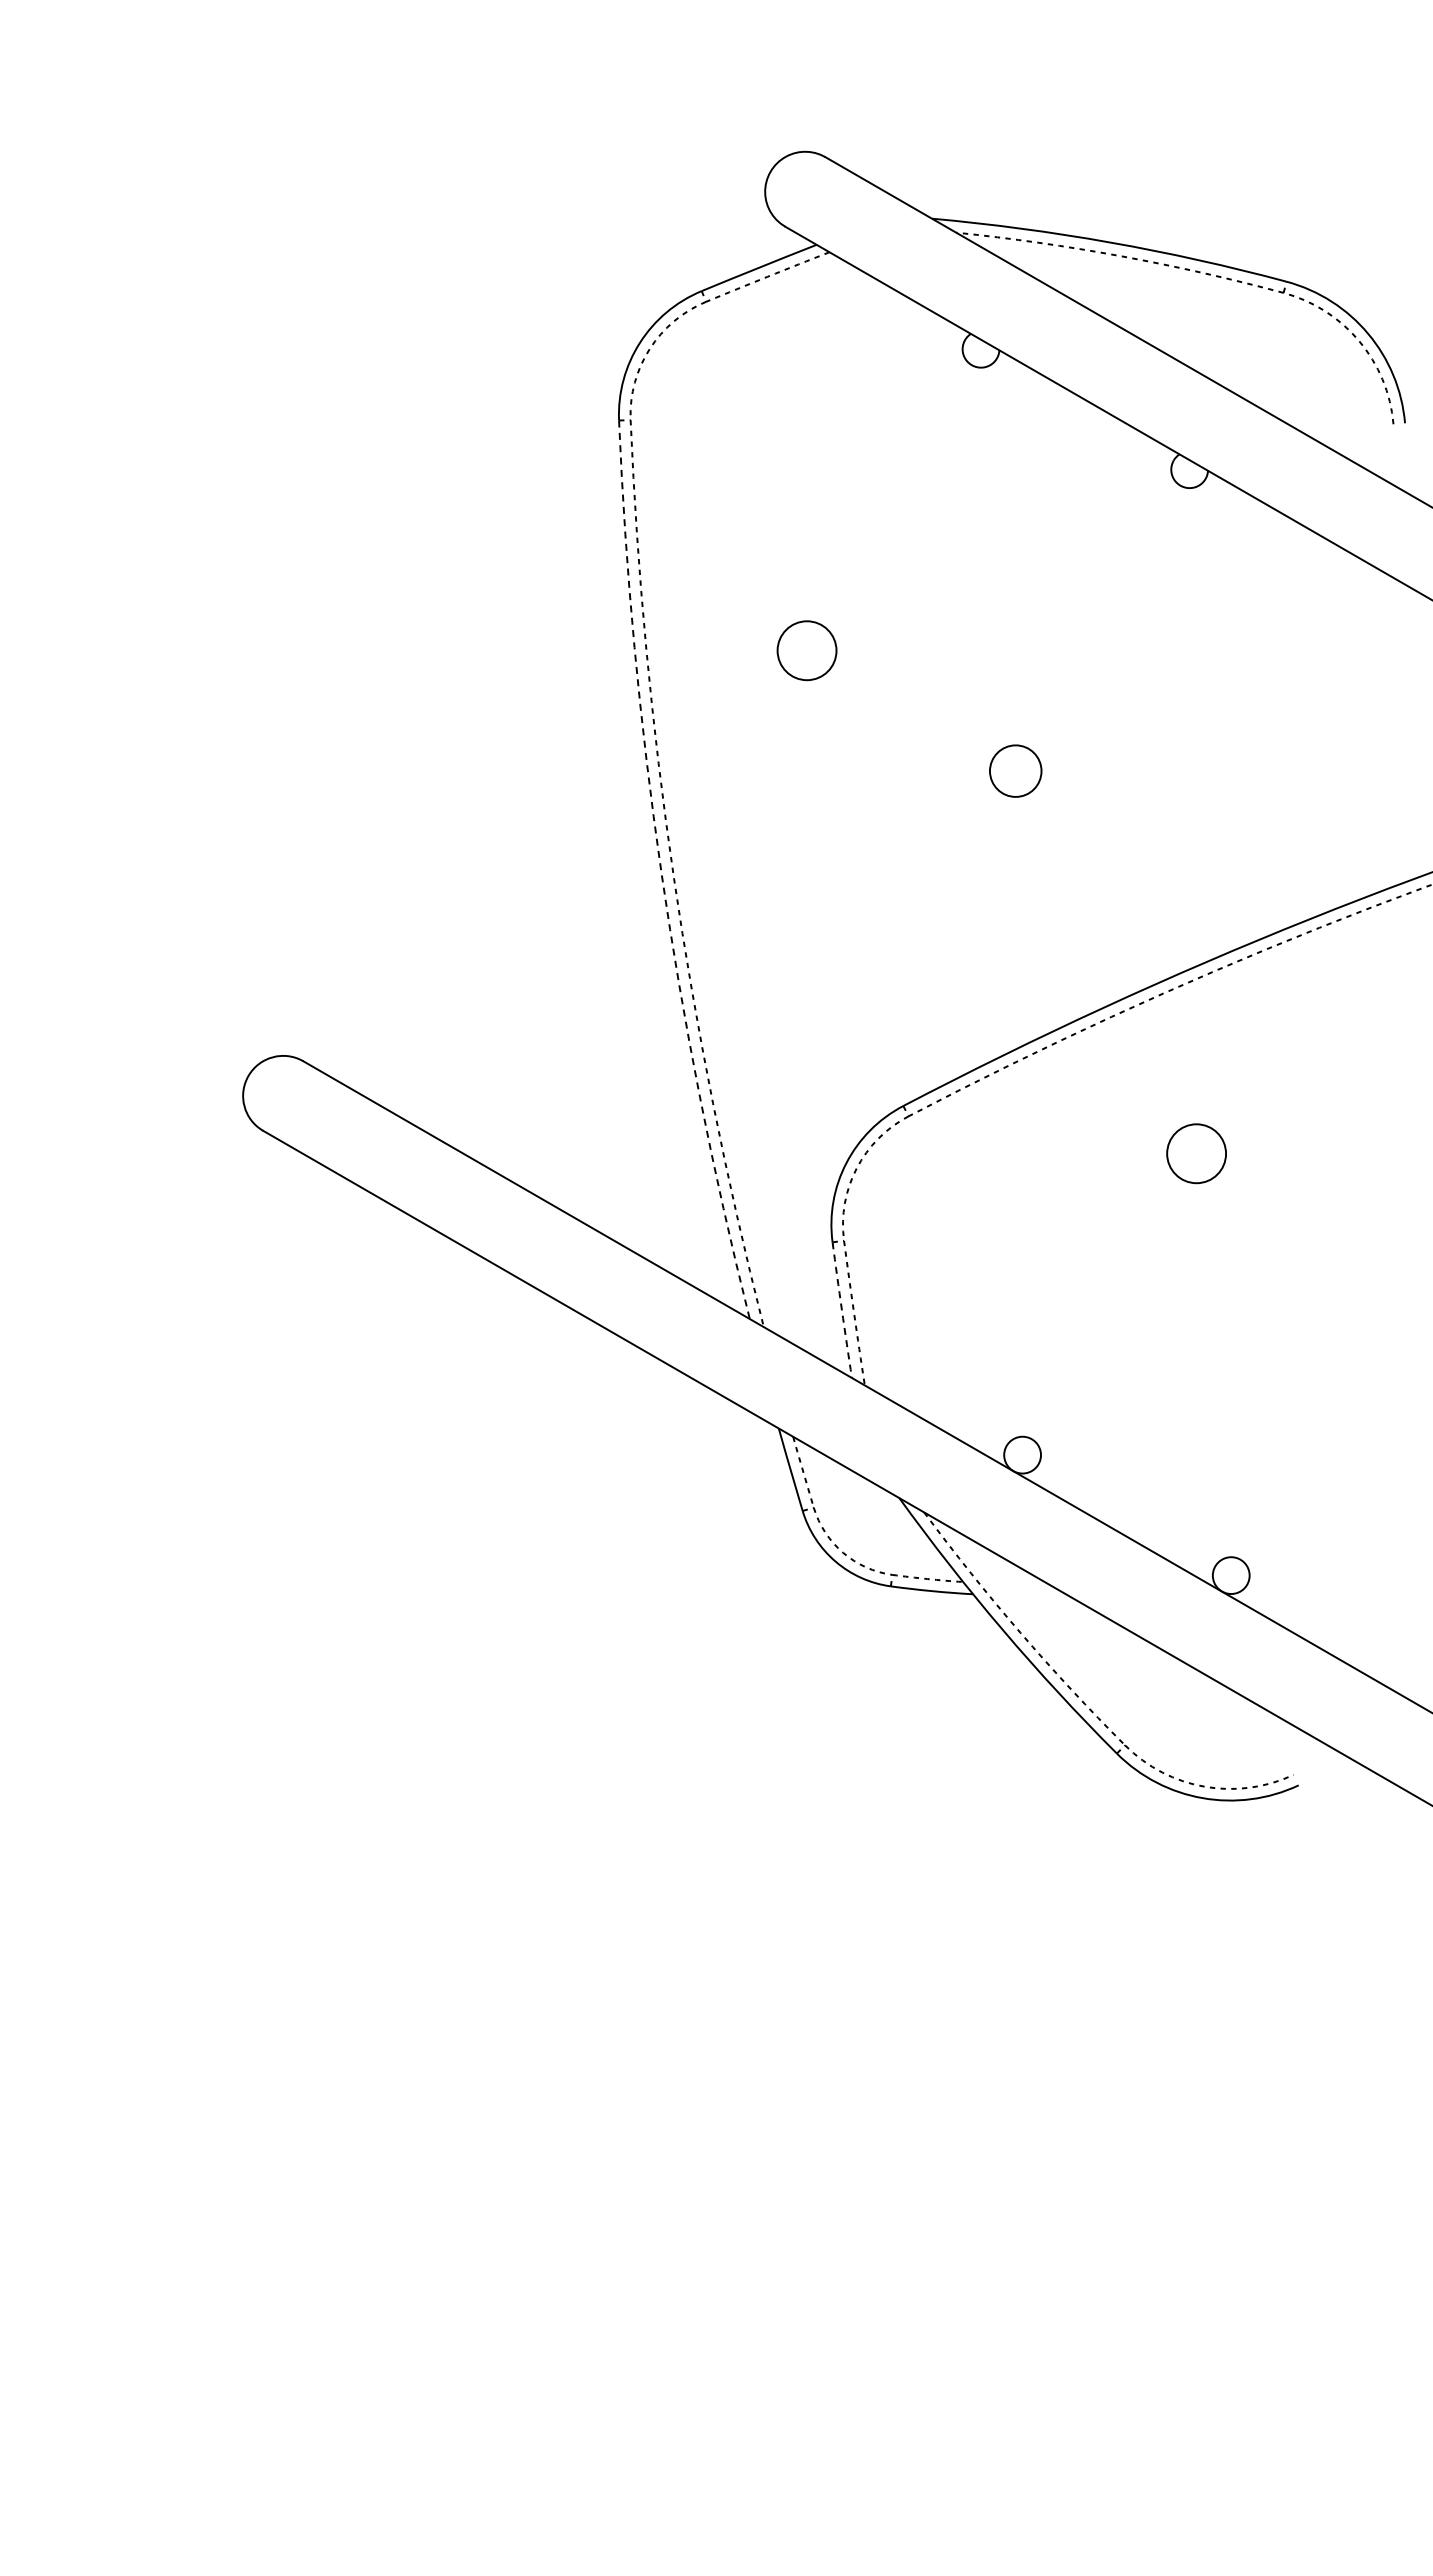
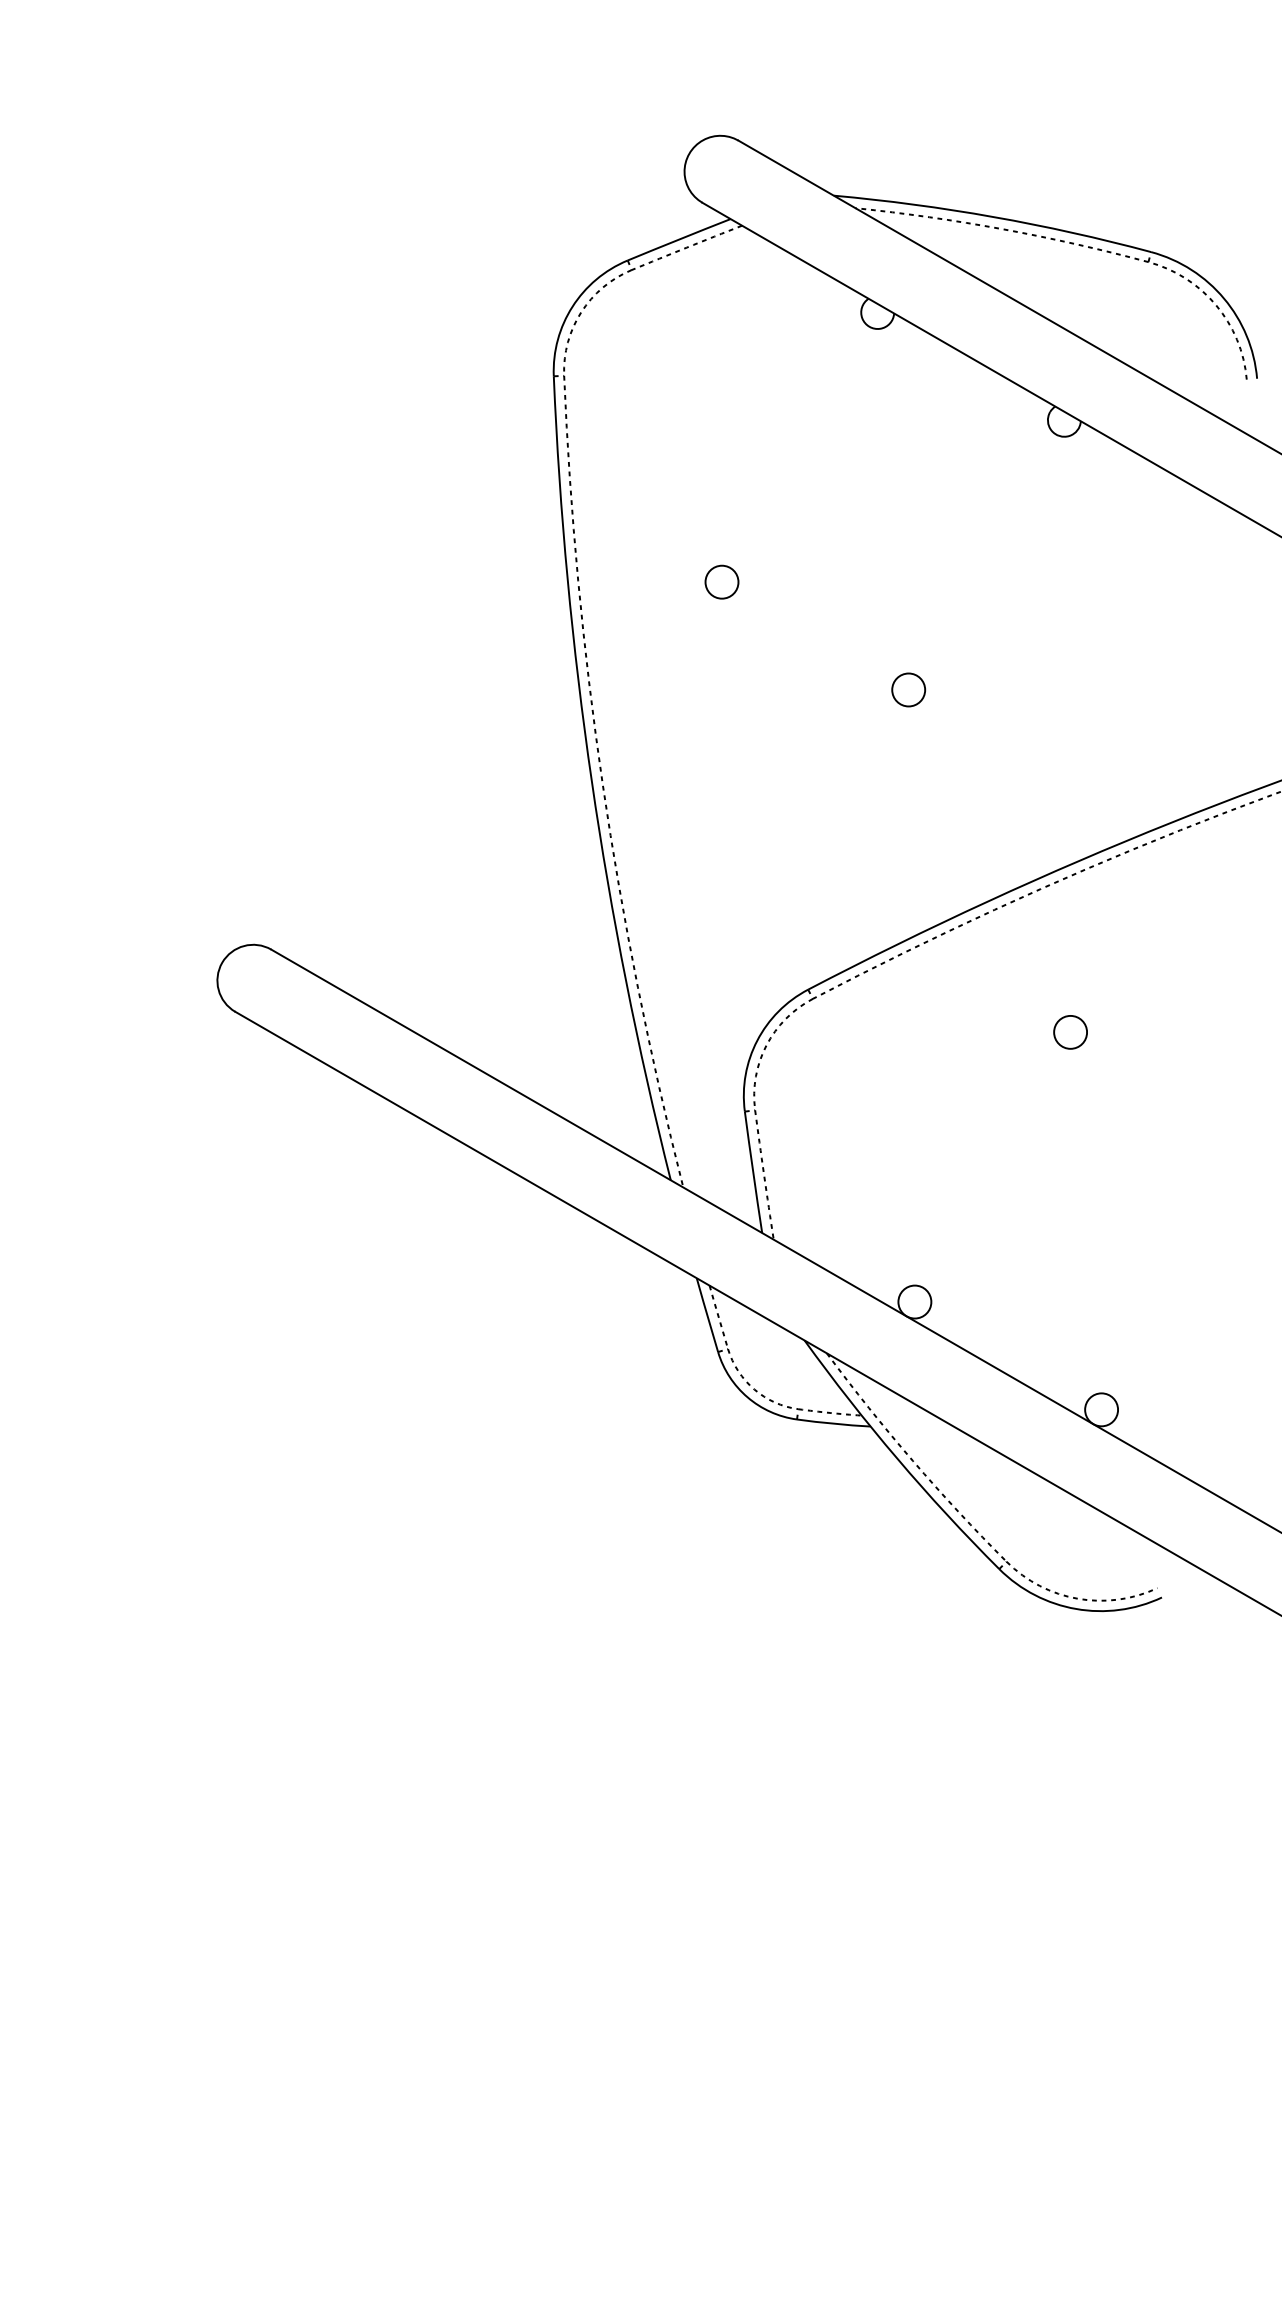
circle: (806, 650) -> (721, 582), size x0.62
circle: (1015, 770) -> (908, 689), size x0.71
arc: (661, 873) -> (591, 781), dashed -> solid
circle: (1196, 1153) -> (1070, 1032), size x0.62
arc: (841, 1310) -> (752, 1172), dashed -> solid

